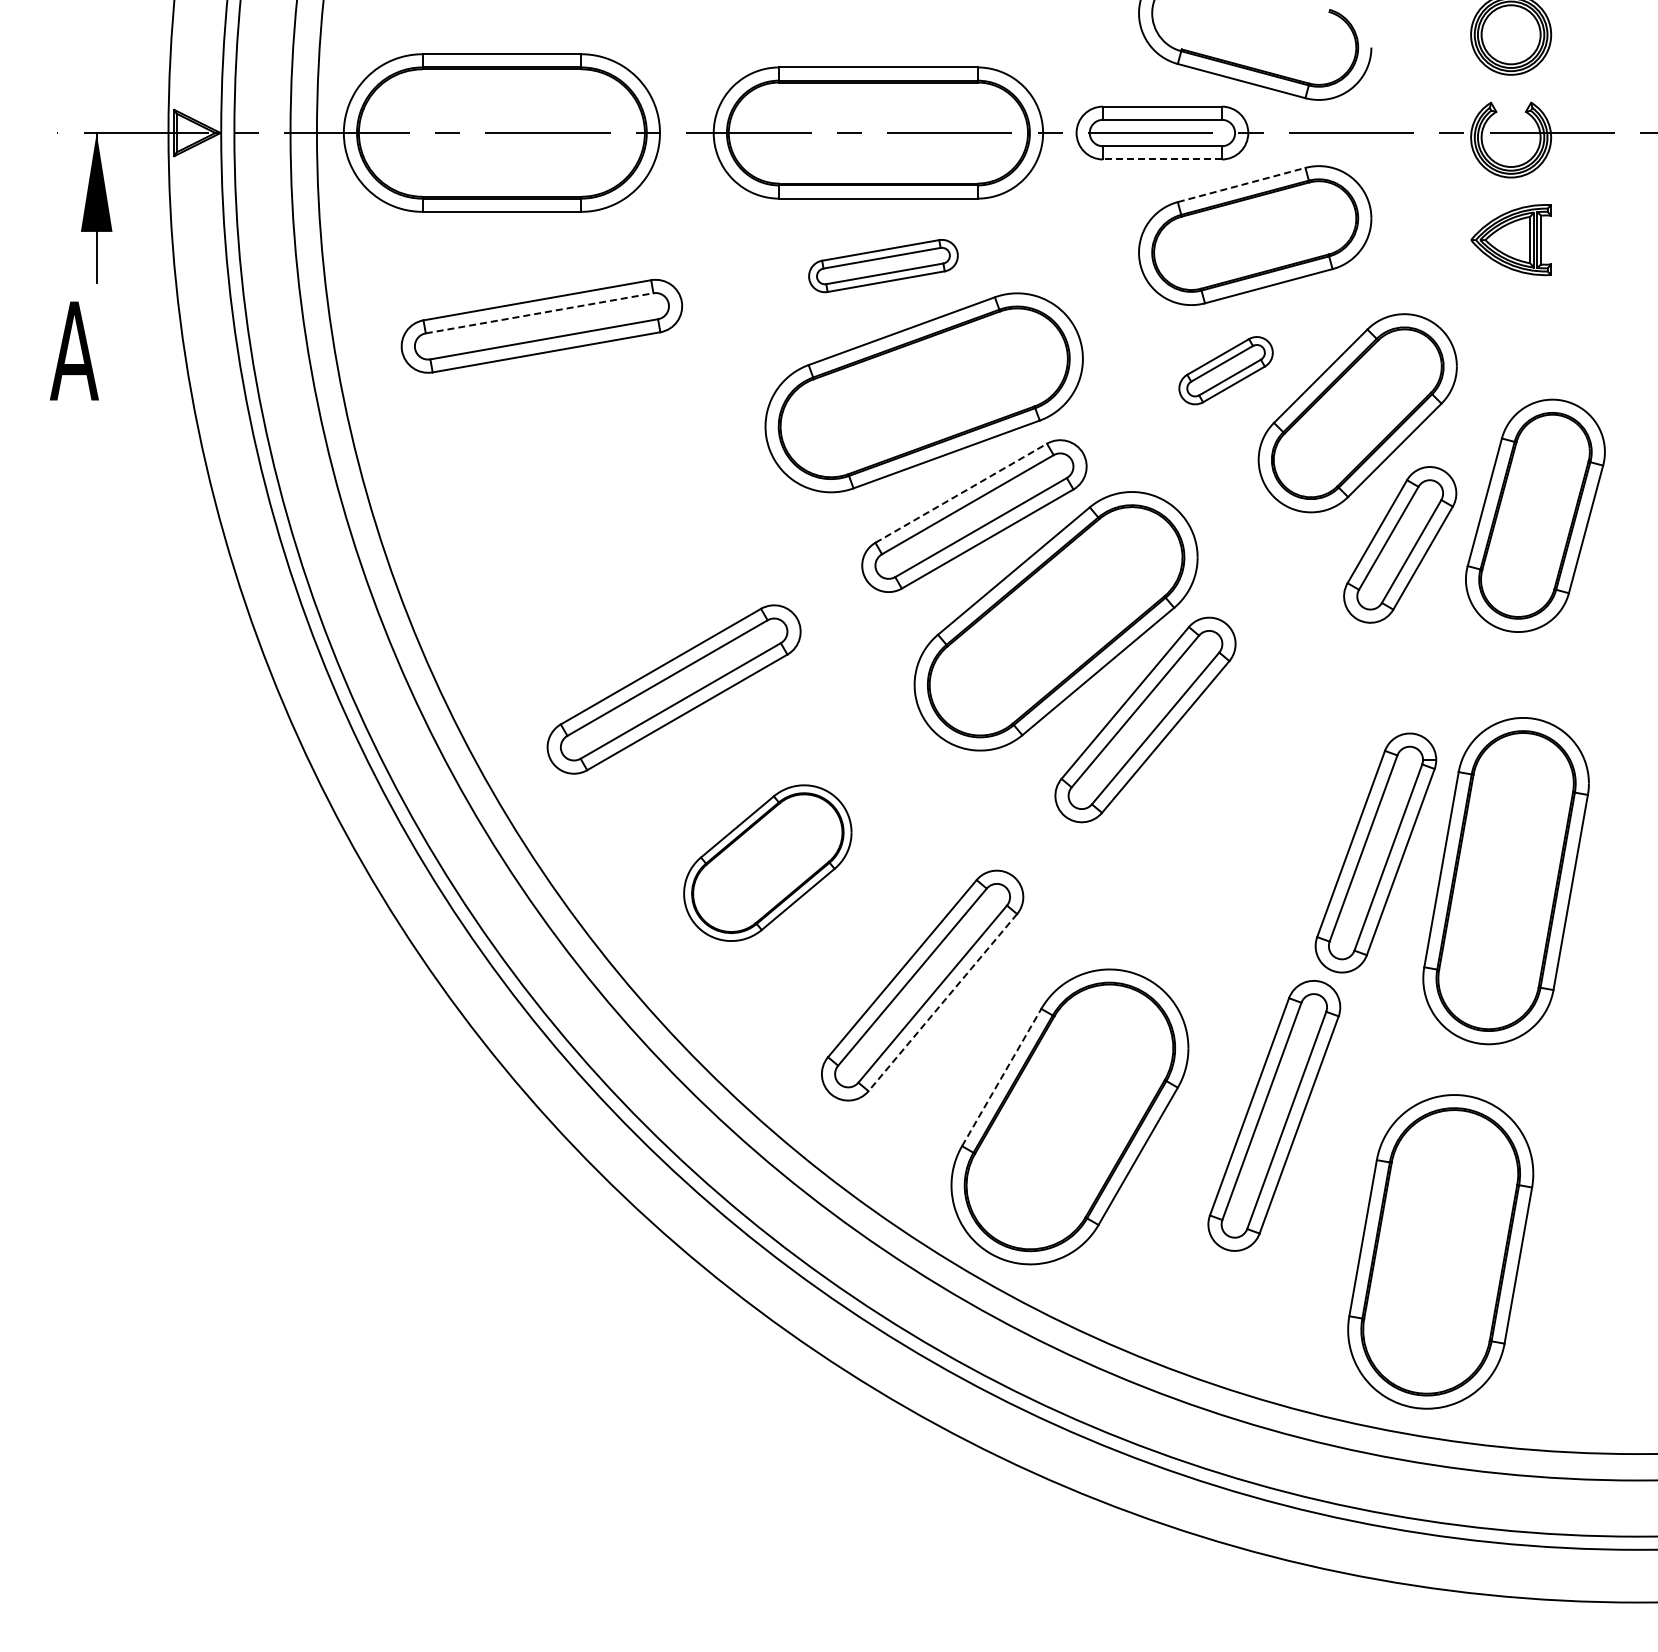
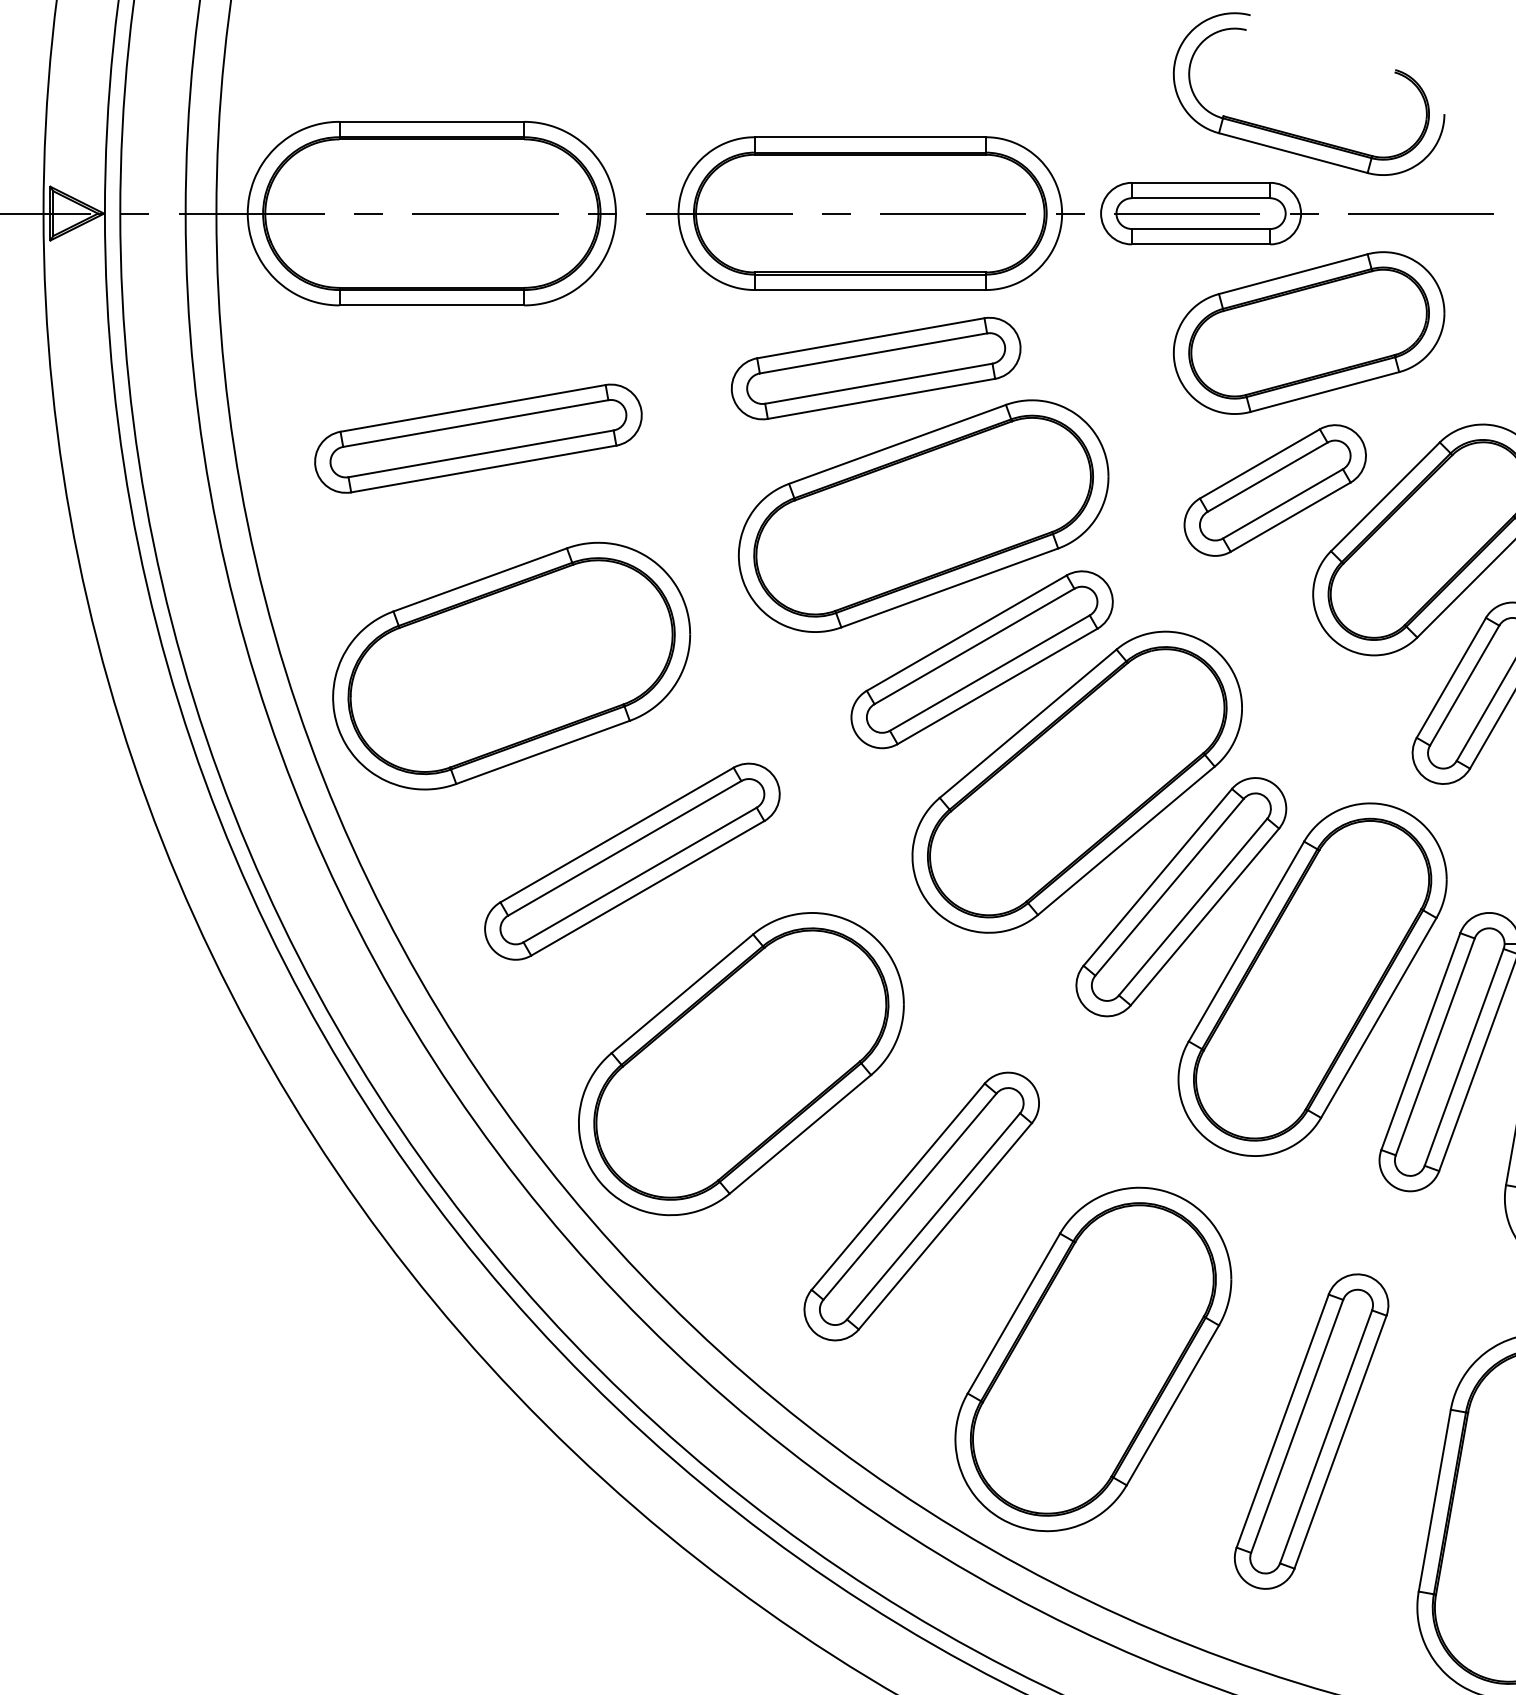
line: (1161, 159) -> (1199, 244), dashed -> solid
line: (1242, 184) -> (1294, 273), dashed -> solid
part: (883, 265) -> (876, 367), size x1.67
line: (539, 313) -> (475, 423), dashed -> solid
part: (1225, 370) -> (1274, 490), size x1.67
line: (961, 493) -> (967, 633), dashed -> solid
part: (570, 521) -> (511, 666), added
part: (1258, 790) -> (1312, 979), added
part: (767, 862) -> (741, 1063), size x1.67
line: (942, 1002) -> (944, 1226), dashed -> solid
line: (1001, 1077) -> (1013, 1313), dashed -> solid
part: (1274, 1115) -> (1311, 1431), moved

